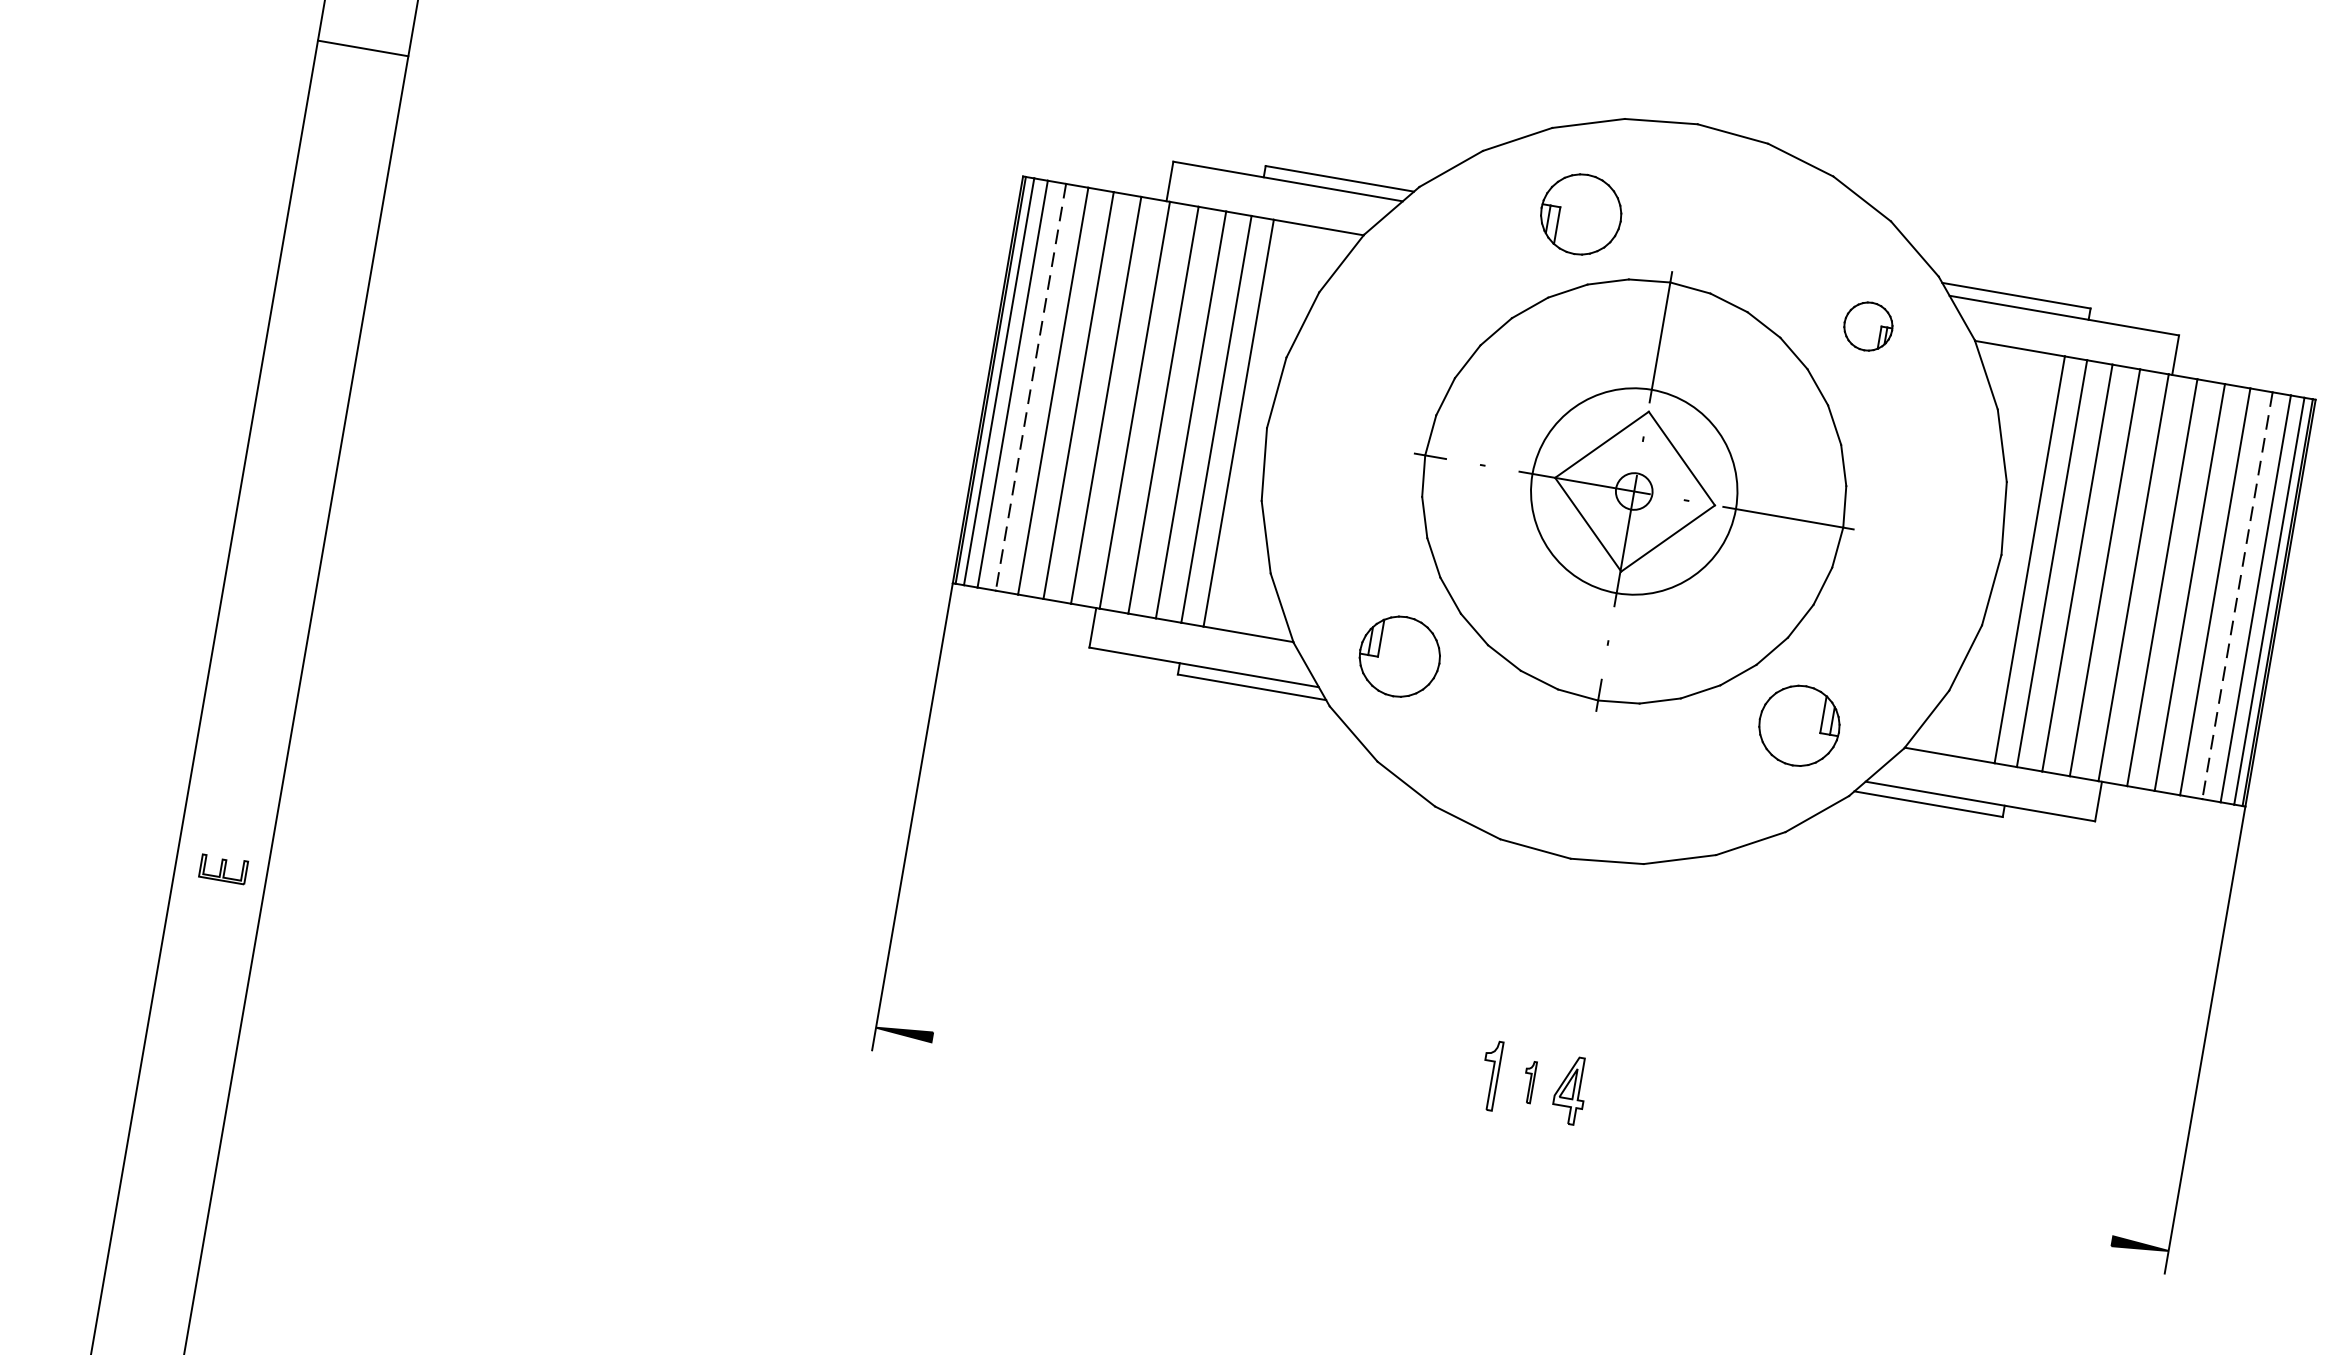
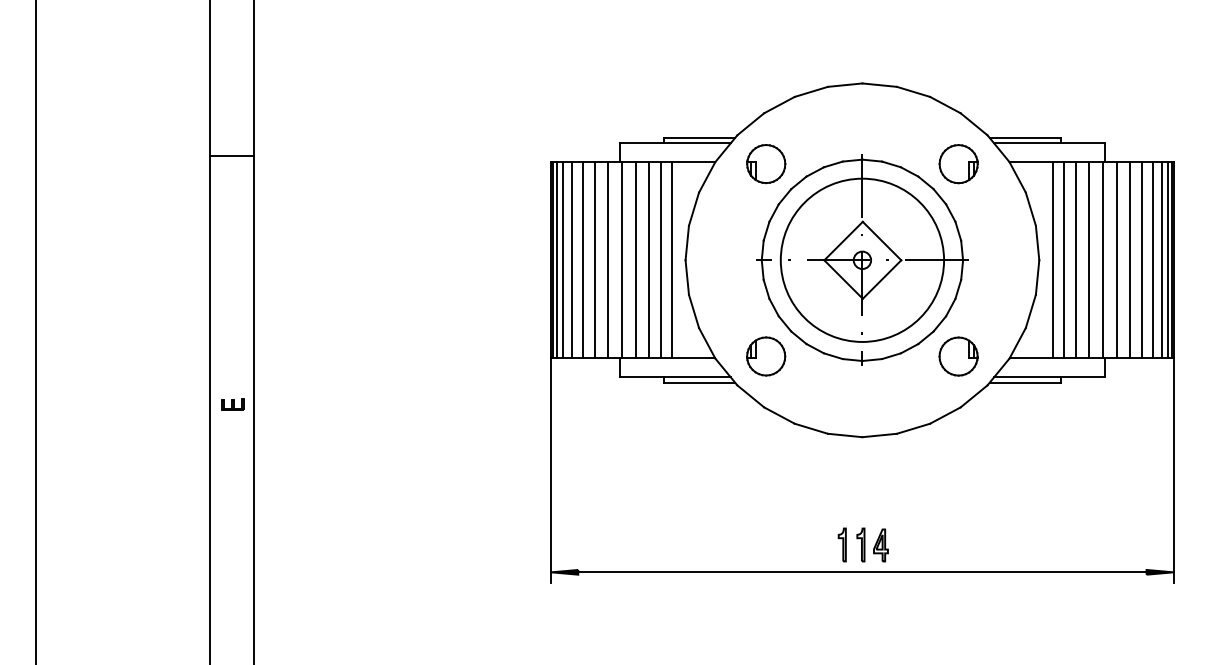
part: (1581, 215) -> (766, 164), moved
part: (1868, 326) -> (958, 164), size x1.67
line: (1030, 387) -> (571, 260), dashed -> solid
circle: (1634, 489) -> (862, 259), size x1.67
line: (2236, 595) -> (1152, 260), dashed -> solid
part: (222, 868) -> (232, 404), moved
part: (1528, 1080) -> (860, 544), size x1.67
line: (1522, 1139) -> (862, 572), added

